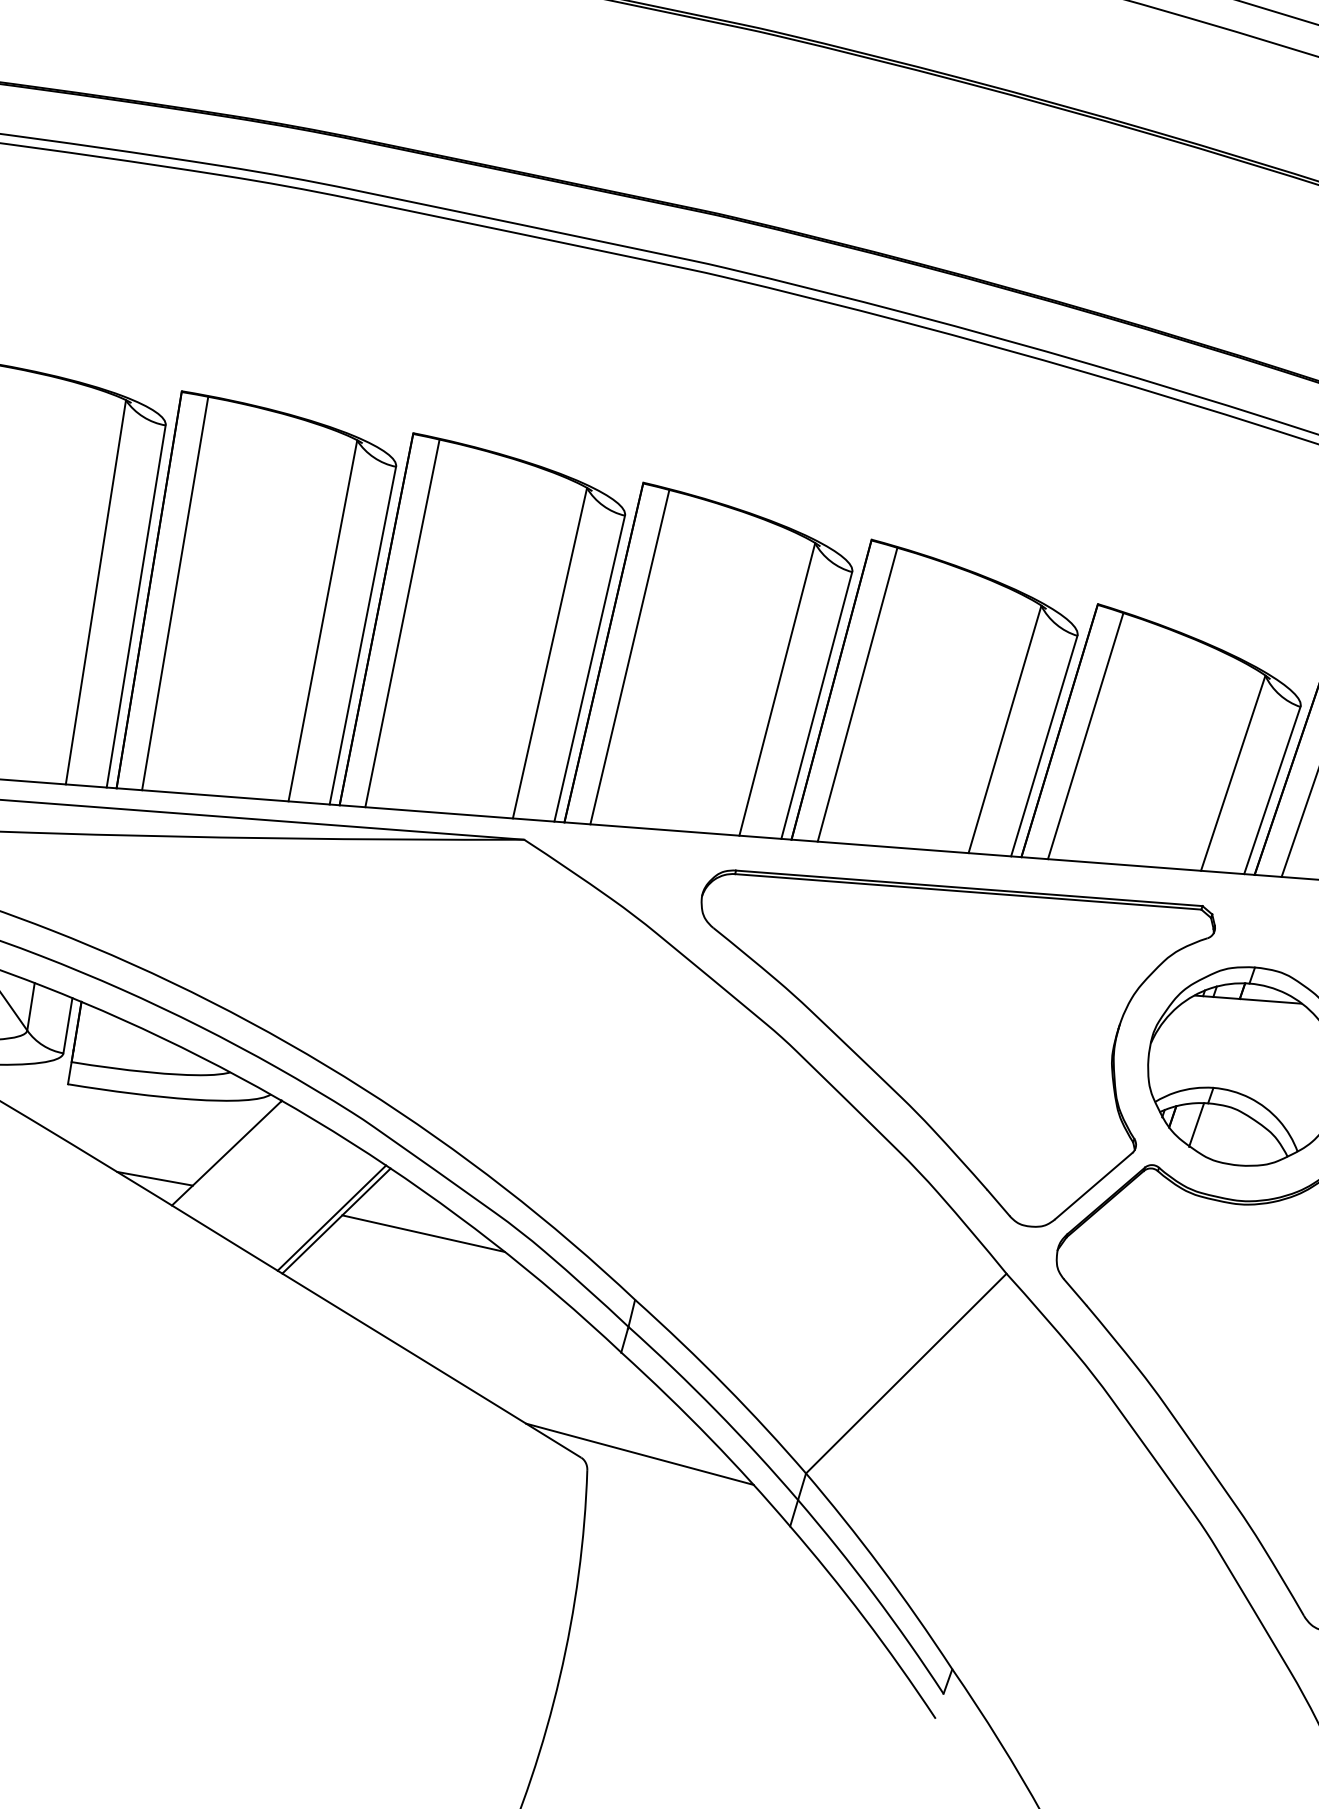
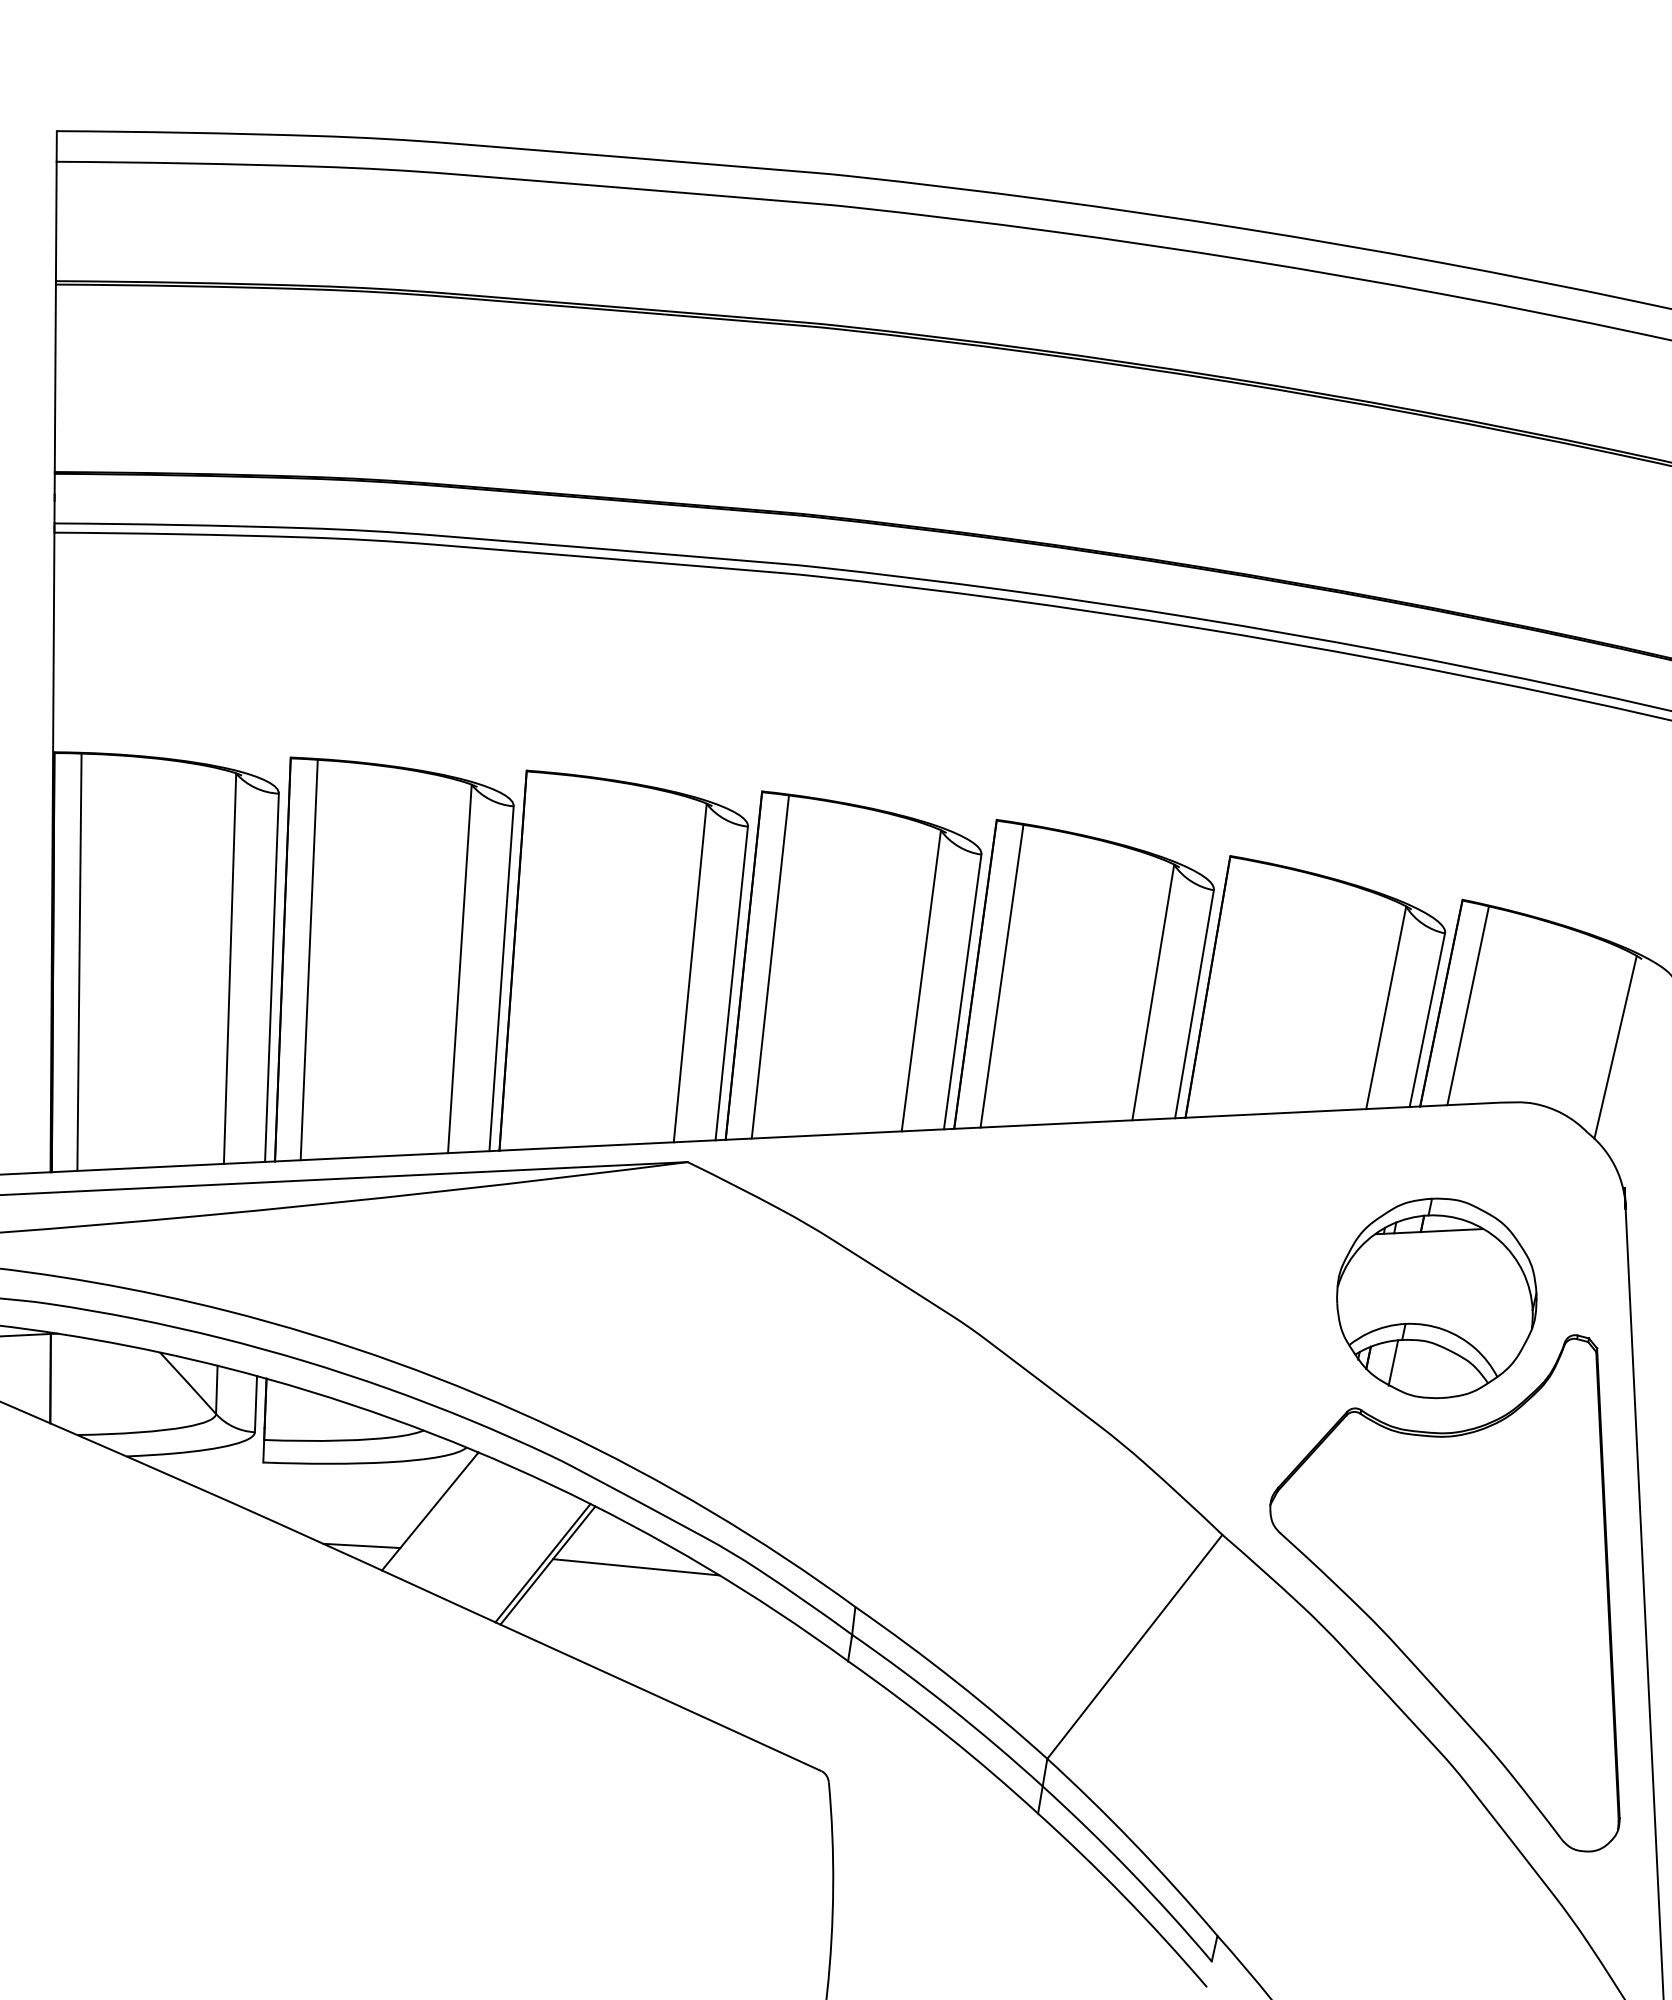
line: (402, 623) -> (539, 961), removed
line: (1085, 735) -> (1234, 988), removed
part: (941, 1044) -> (1129, 1314), removed
line: (640, 1453) -> (879, 1759), removed

